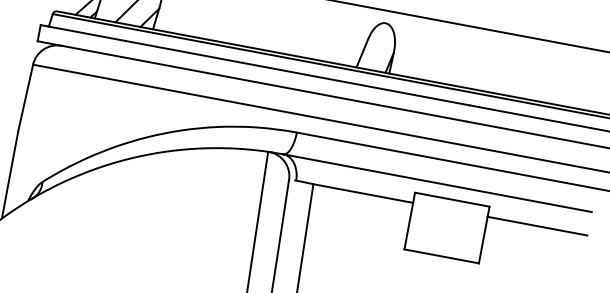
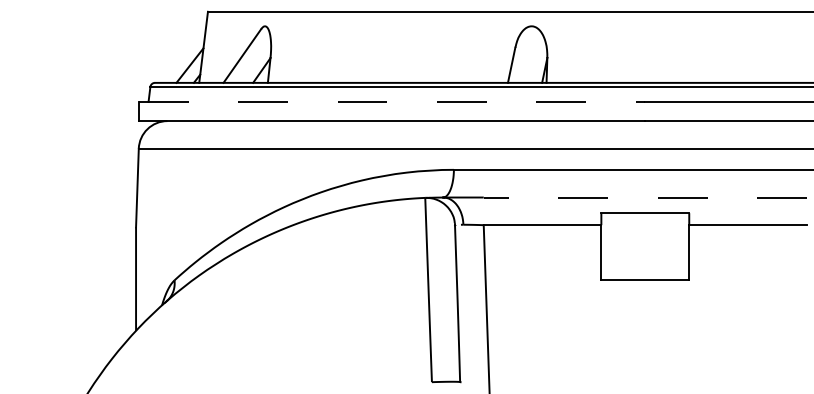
line: (255, 64) -> (392, 101), solid -> dashed
line: (454, 186) -> (645, 197), solid -> dashed

